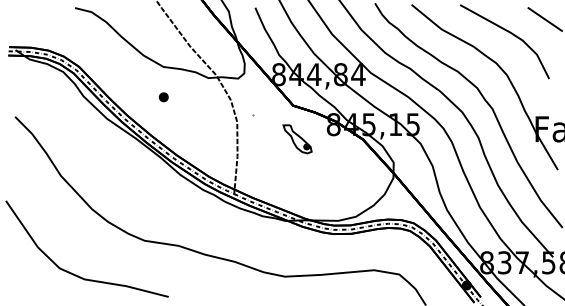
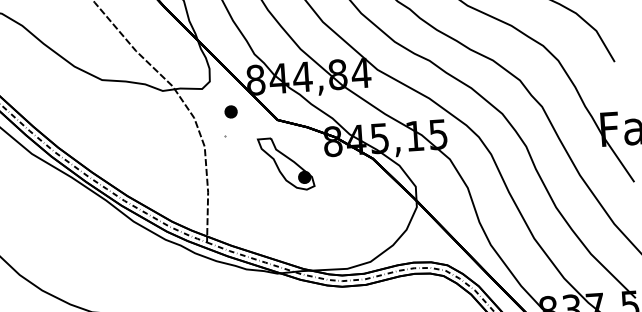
part: (163, 97) -> (230, 112), moved
part: (297, 139) -> (286, 164), size x1.43

